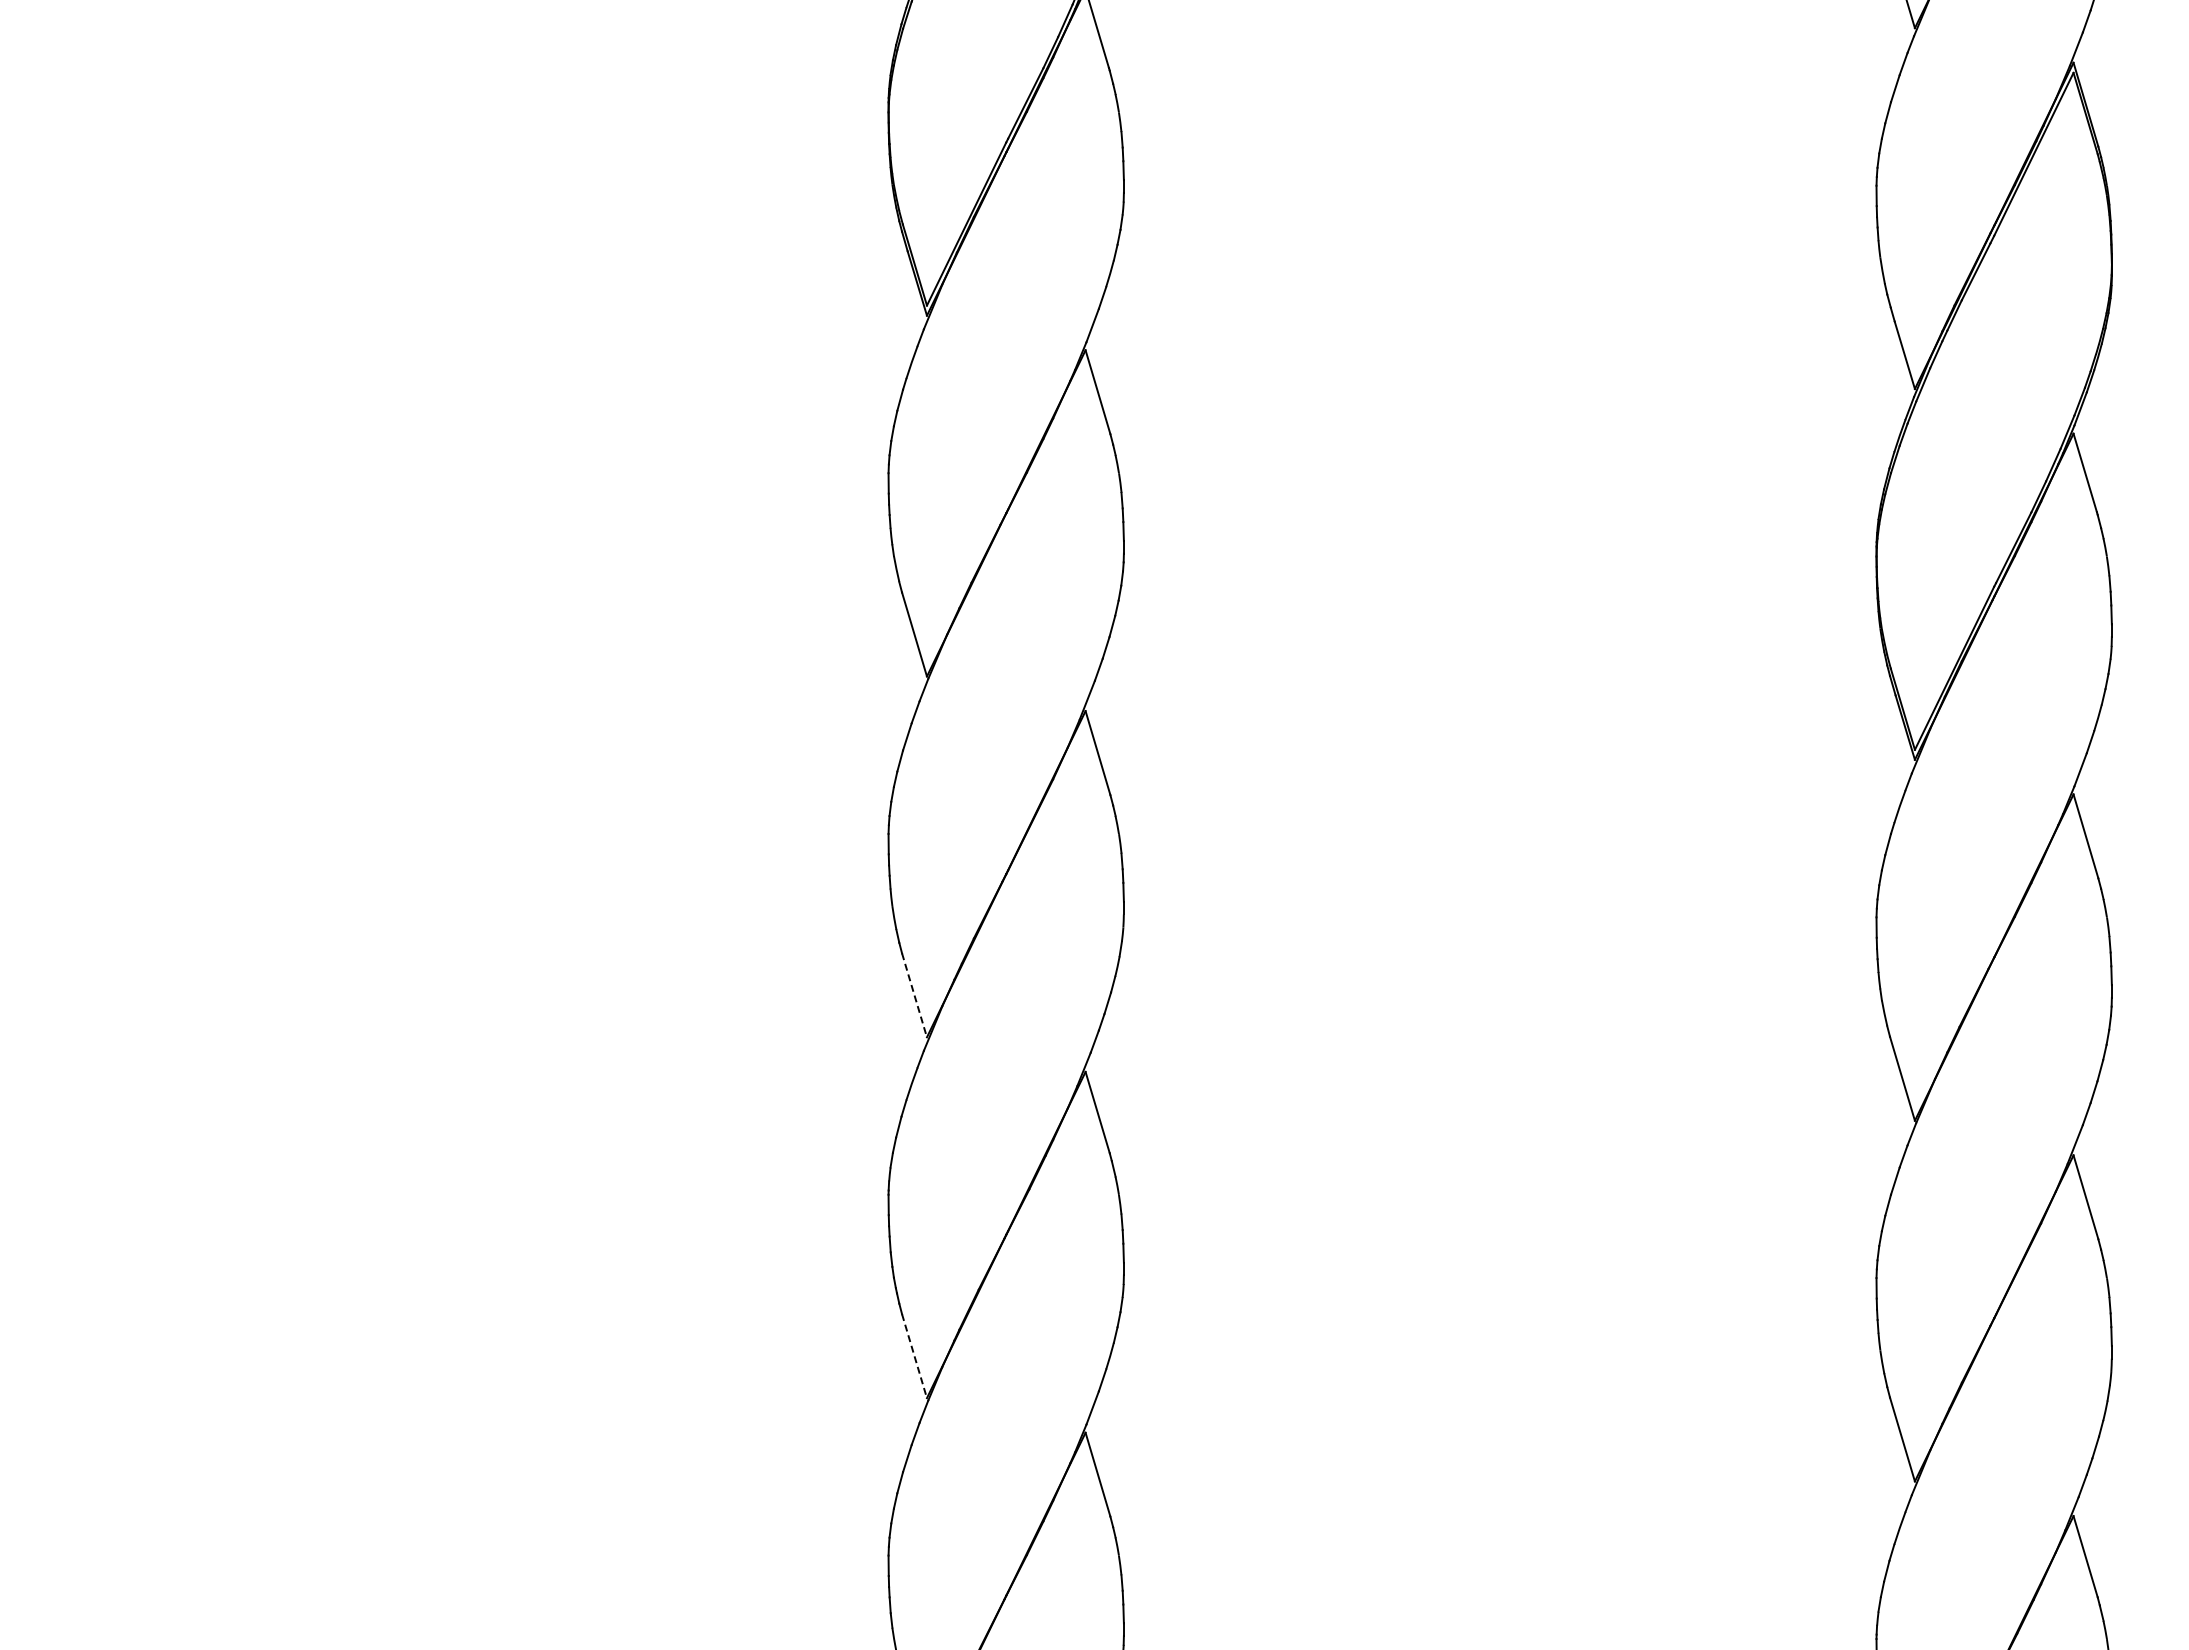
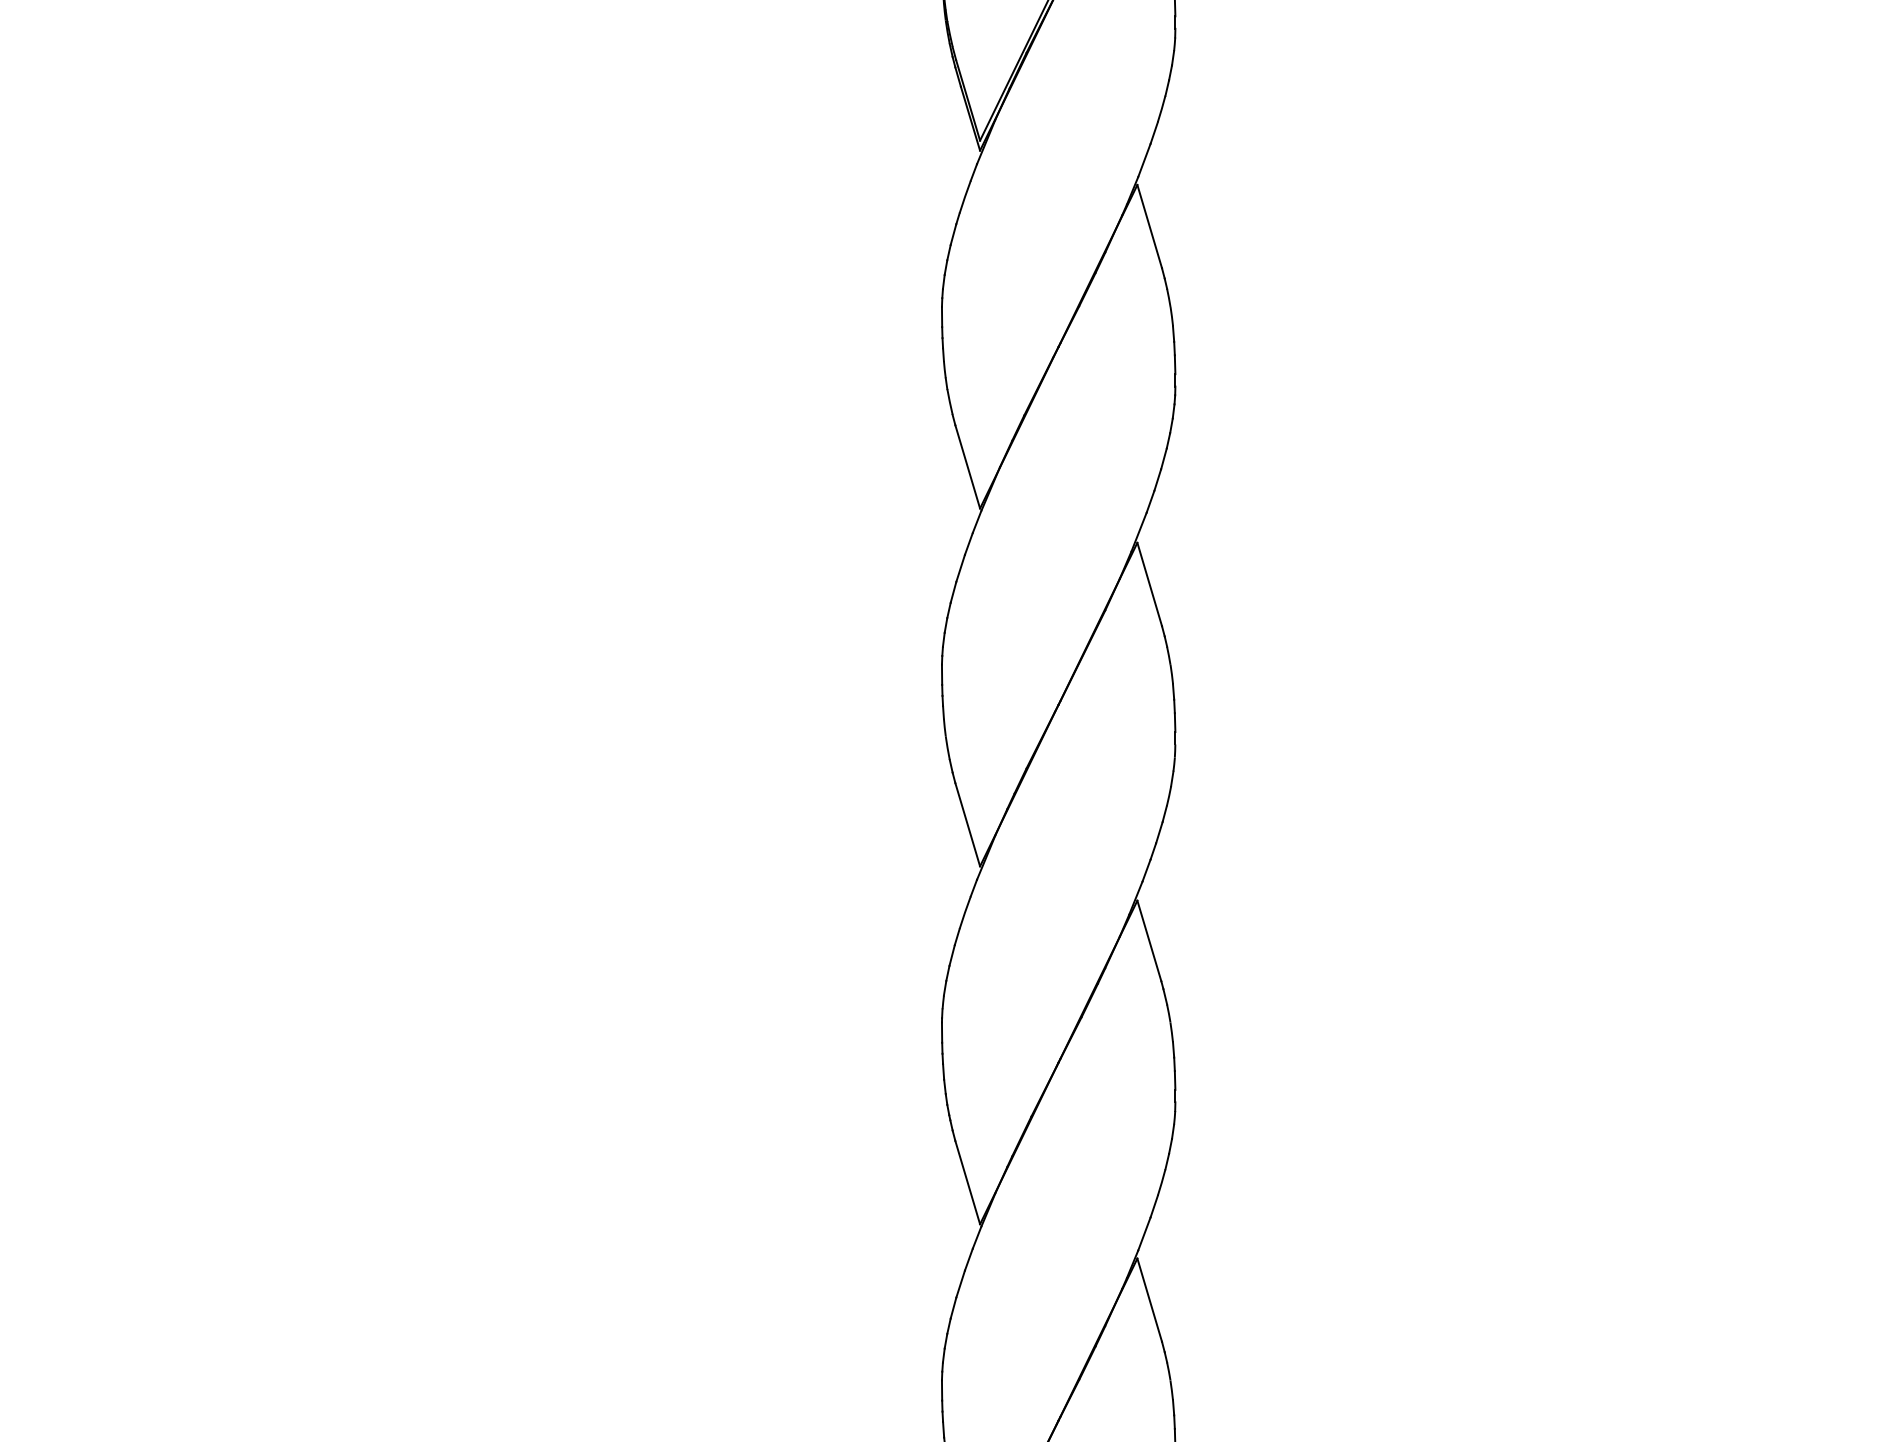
line: (914, 995) -> (967, 824), dashed -> solid
line: (914, 1356) -> (967, 1182), dashed -> solid

